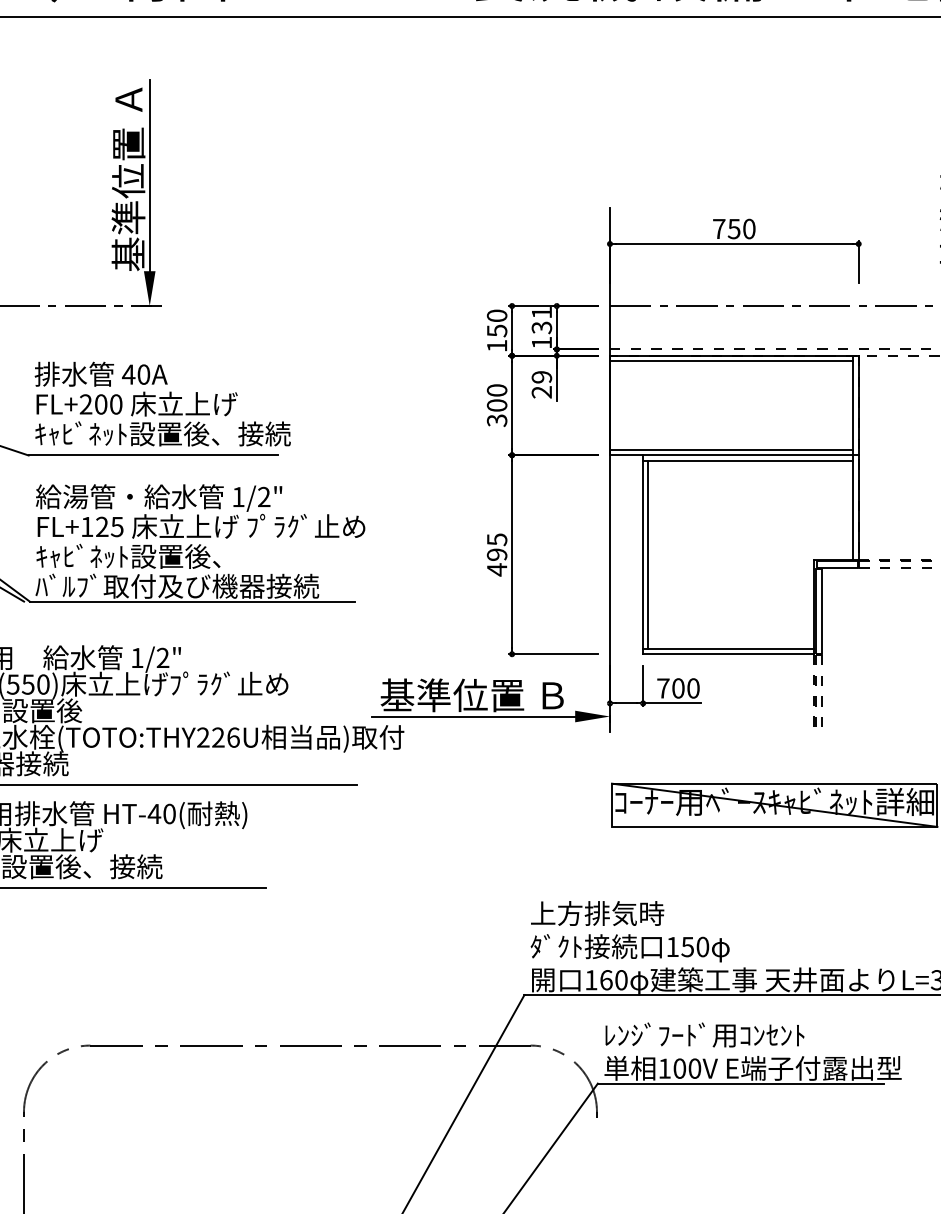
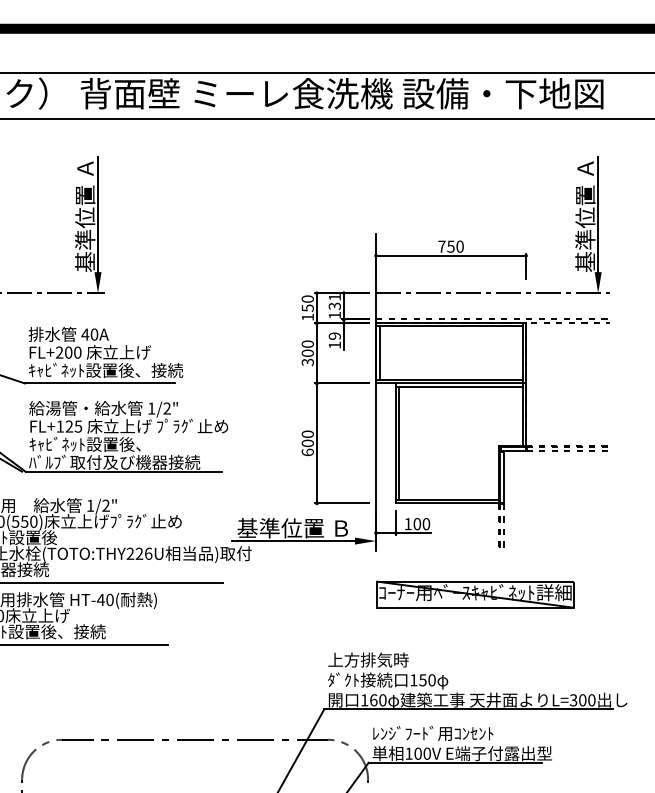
text: (541, 392) -> (334, 345), 29 -> 19
line: (615, 405) -> (379, 353), added
text: (496, 554) -> (307, 443), 495 -> 600
text: (662, 689) -> (407, 524), 700 -> 100

